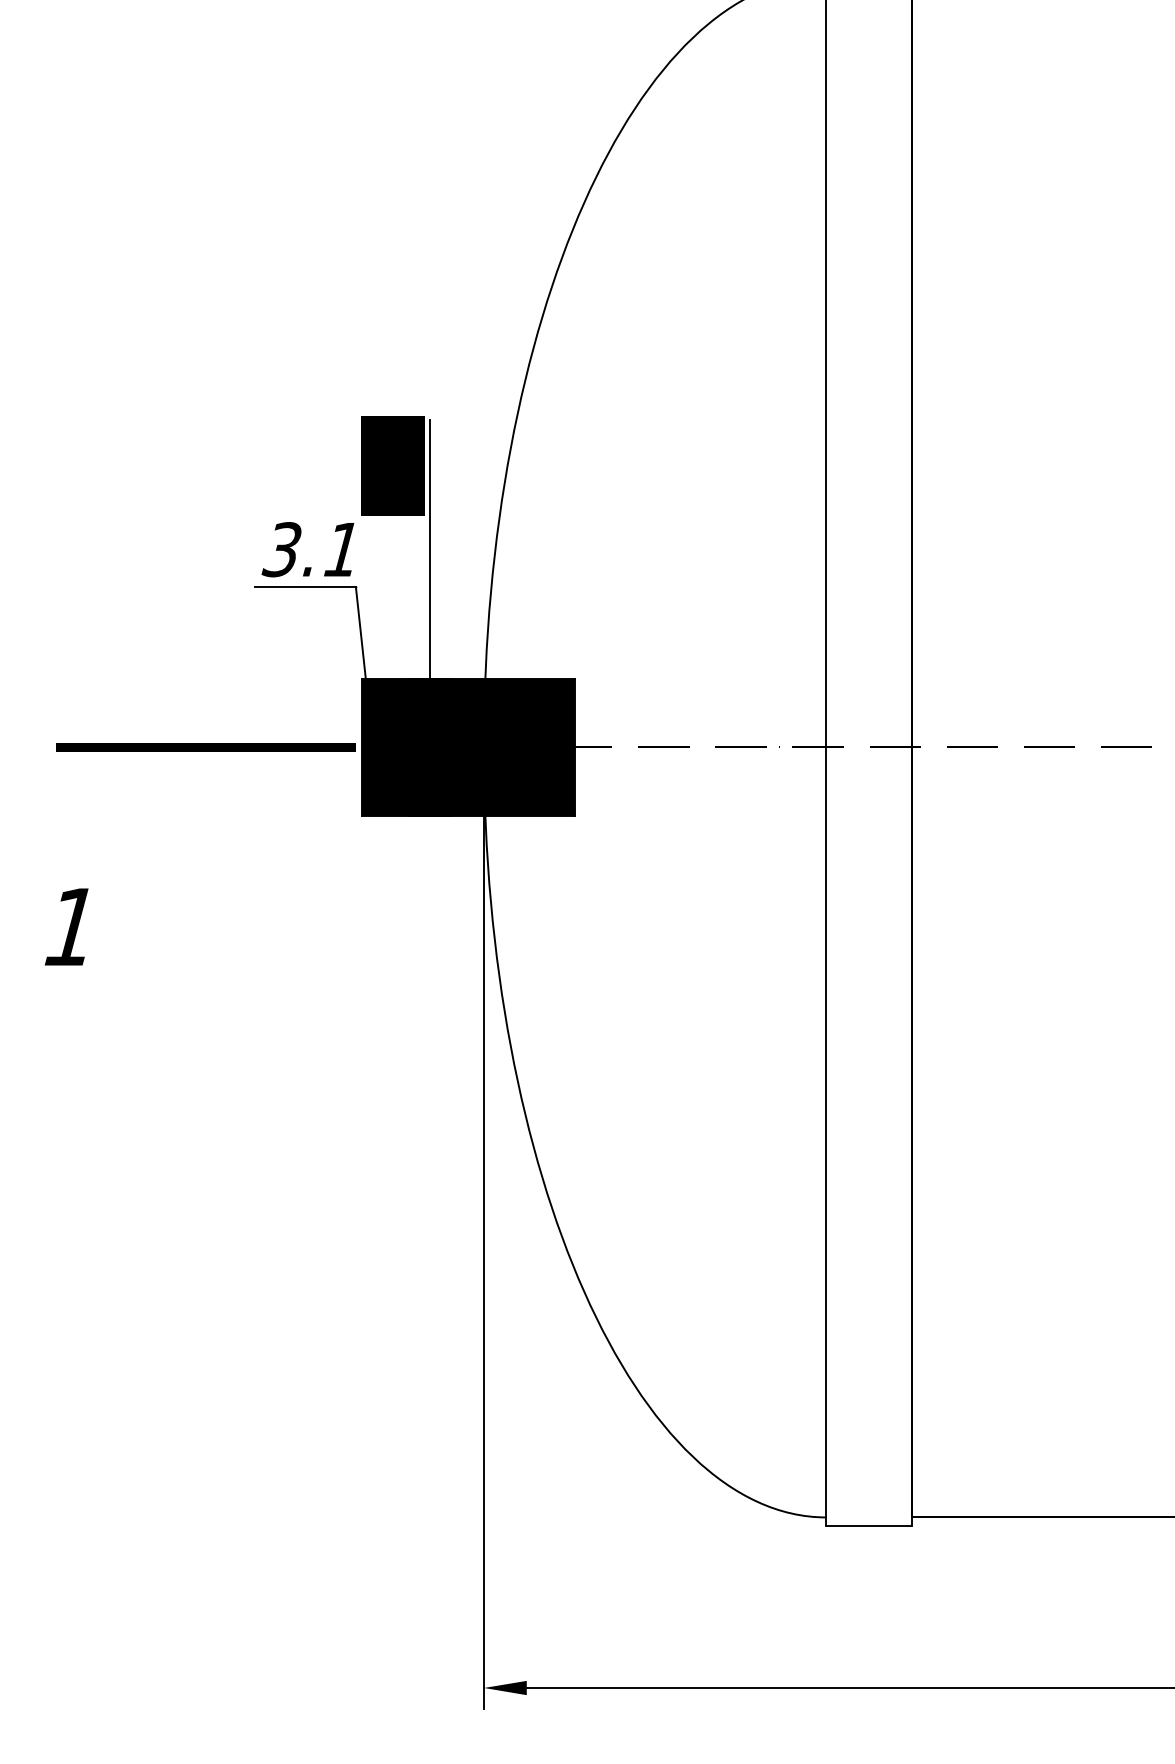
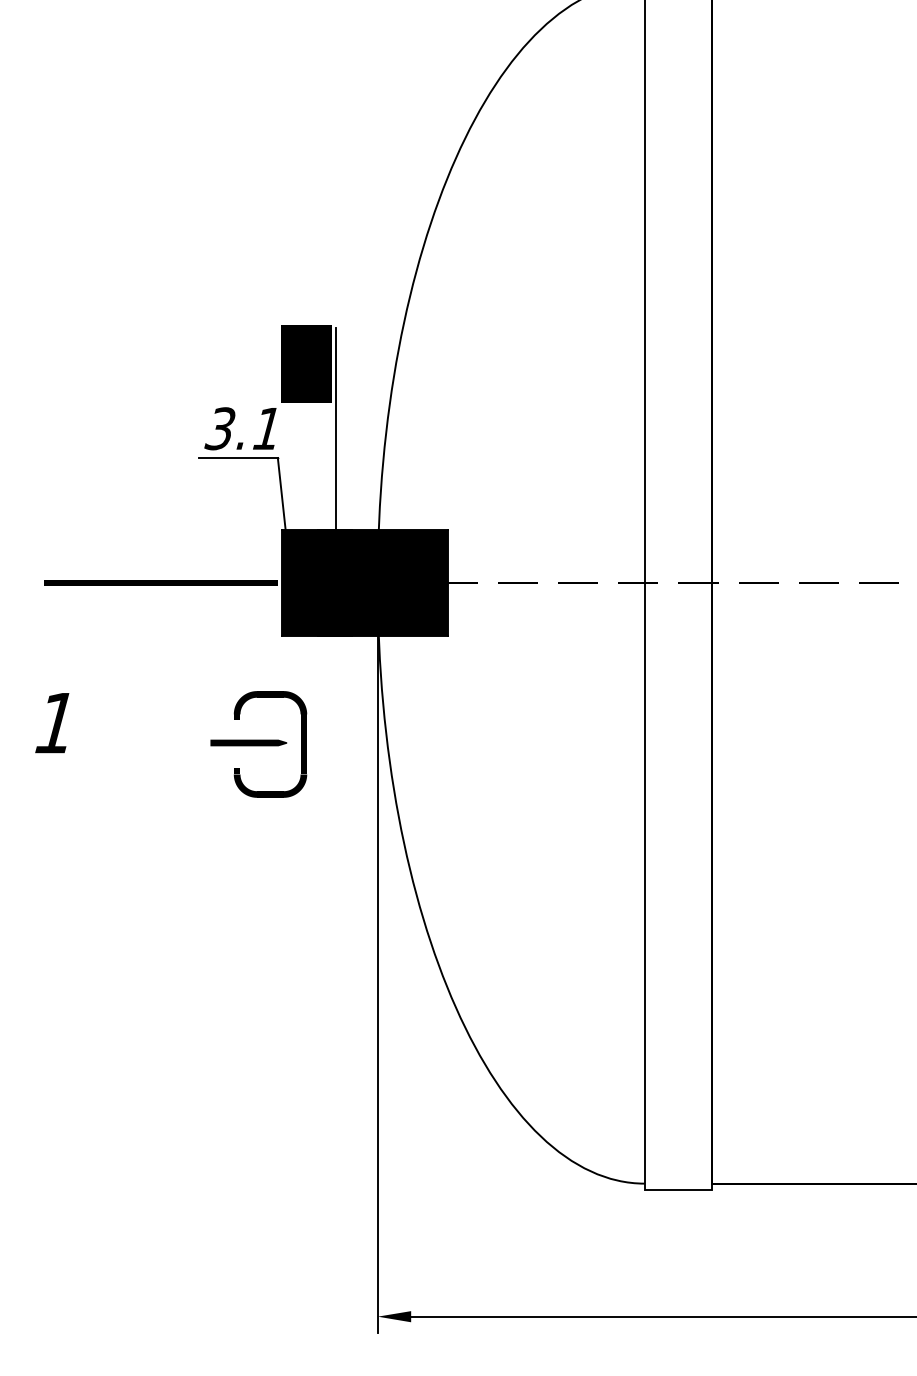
part: (331, 954) -> (258, 744), added

